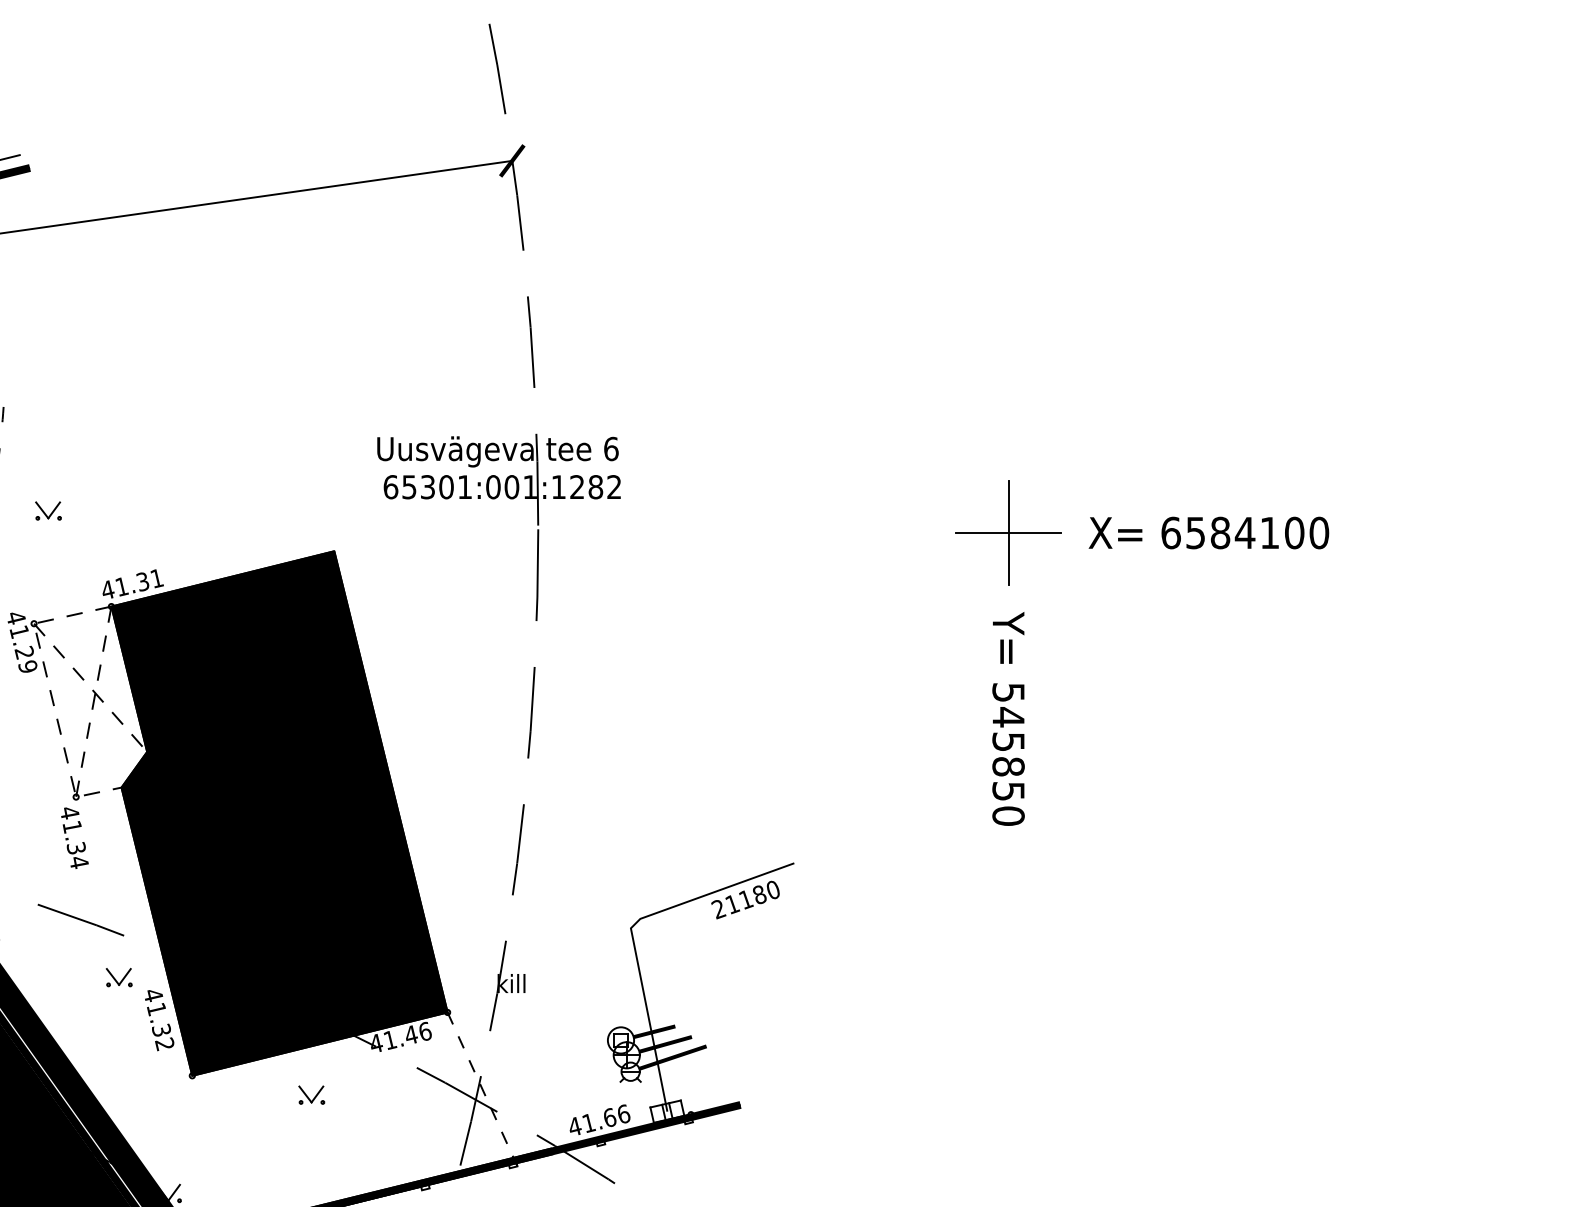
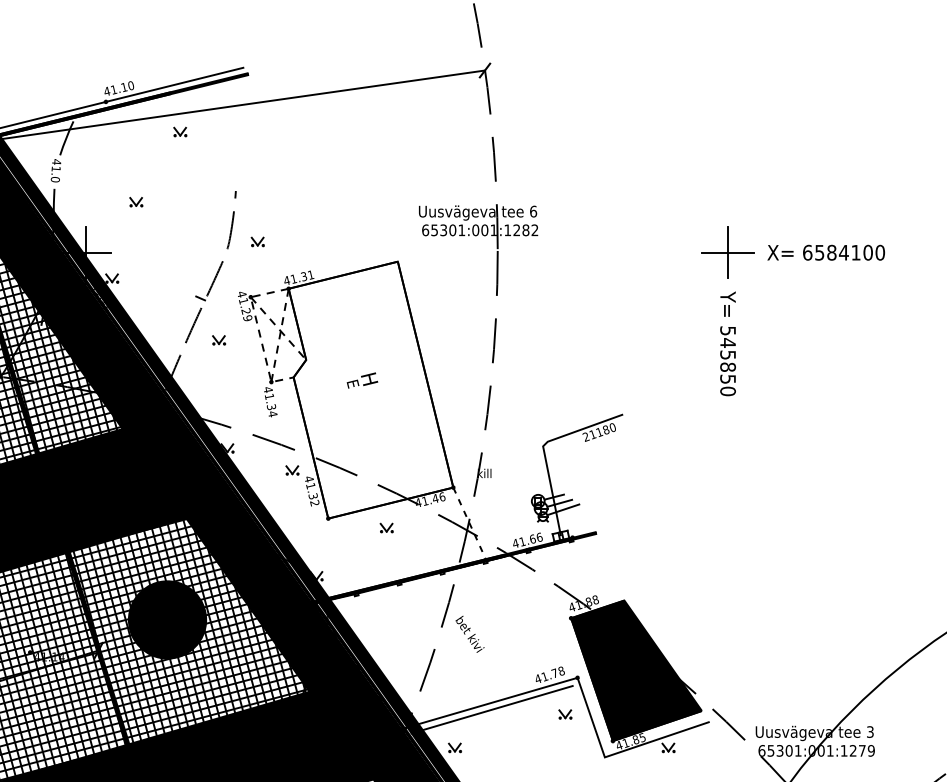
fill: (278, 812) -> (370, 389), removed

